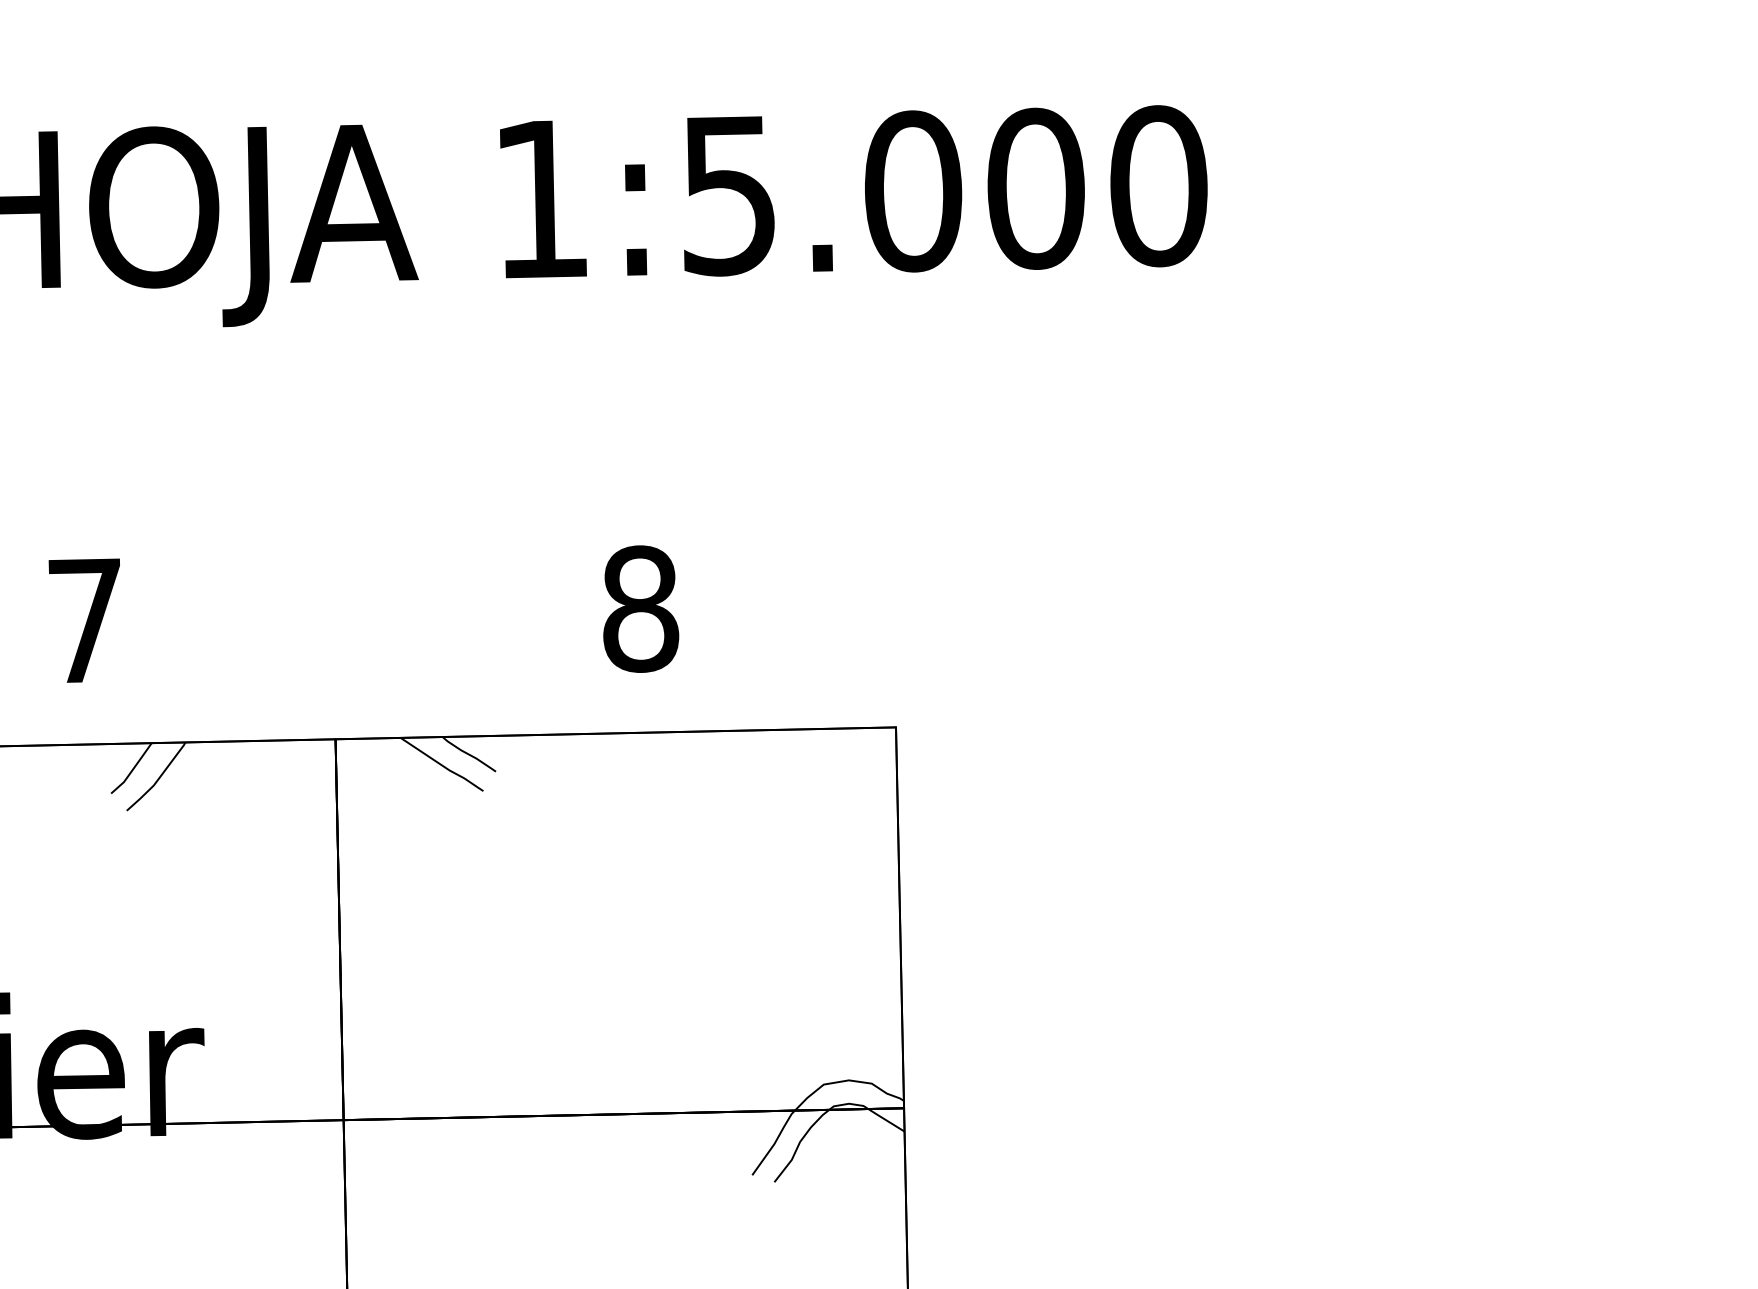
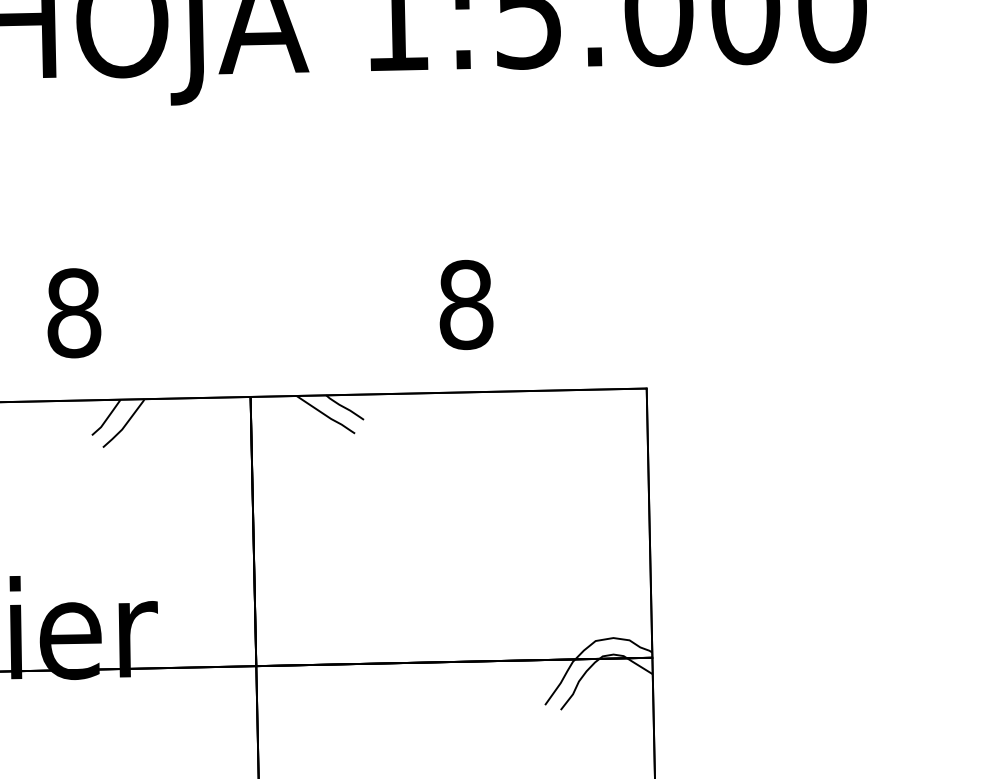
text: (86, 620) -> (74, 313), 7 -> 8

